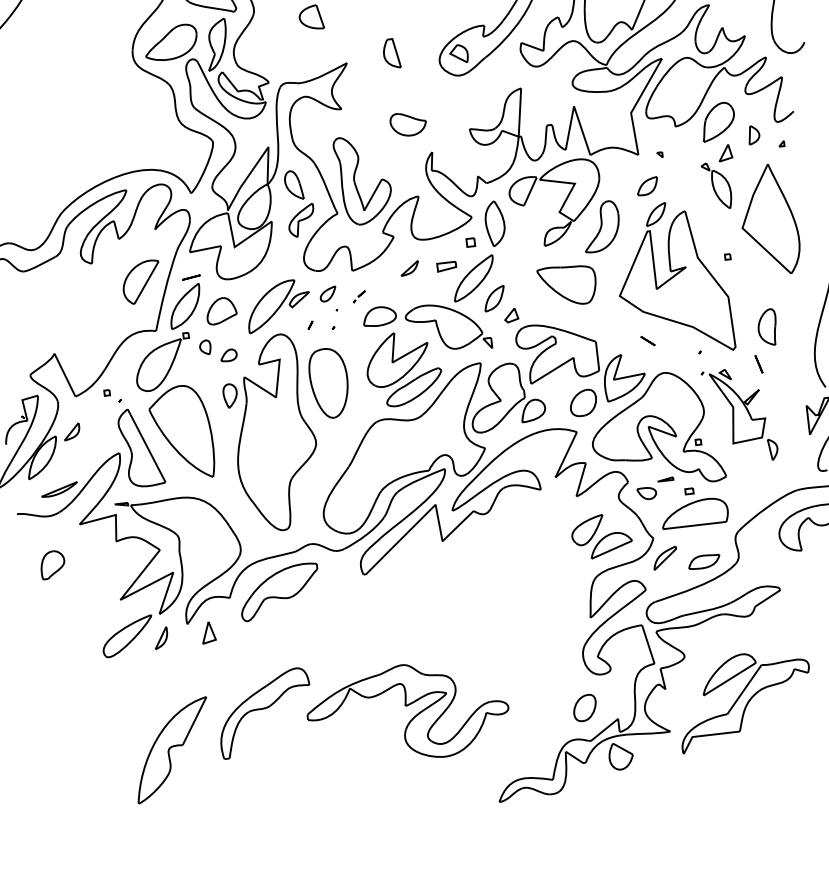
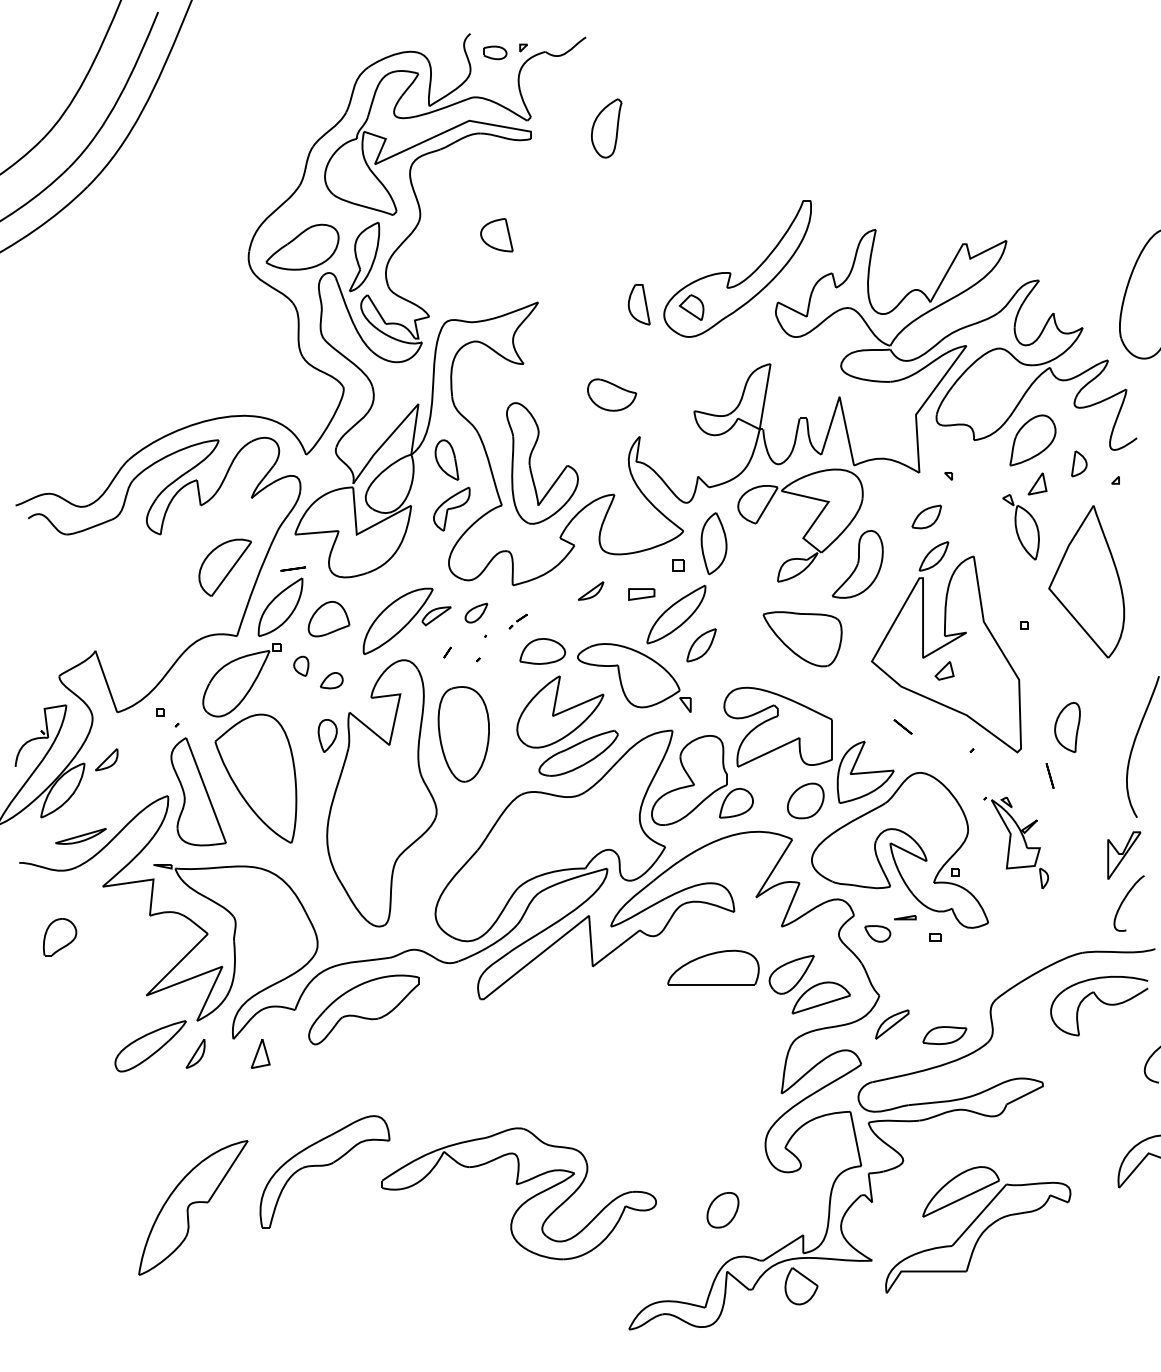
part: (391, 53) -> (638, 304), moved
part: (511, 315) -> (944, 670), moved
part: (739, 415) -> (1015, 842), size x0.7
part: (694, 512) -> (713, 967), moved
part: (584, 708) -> (722, 1210), moved

